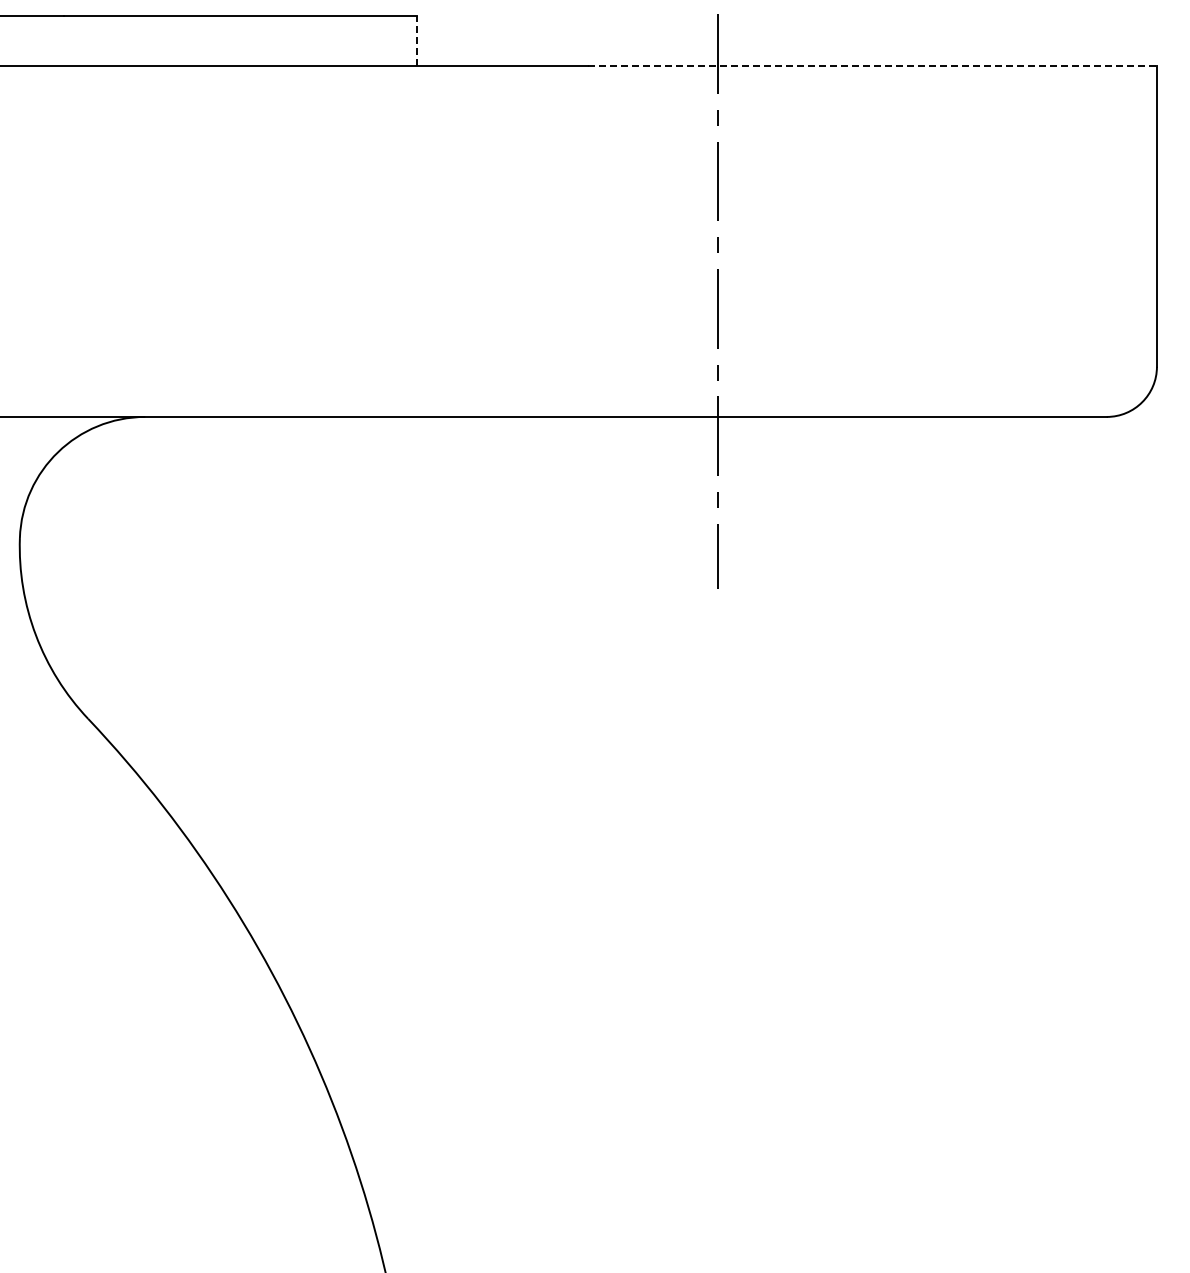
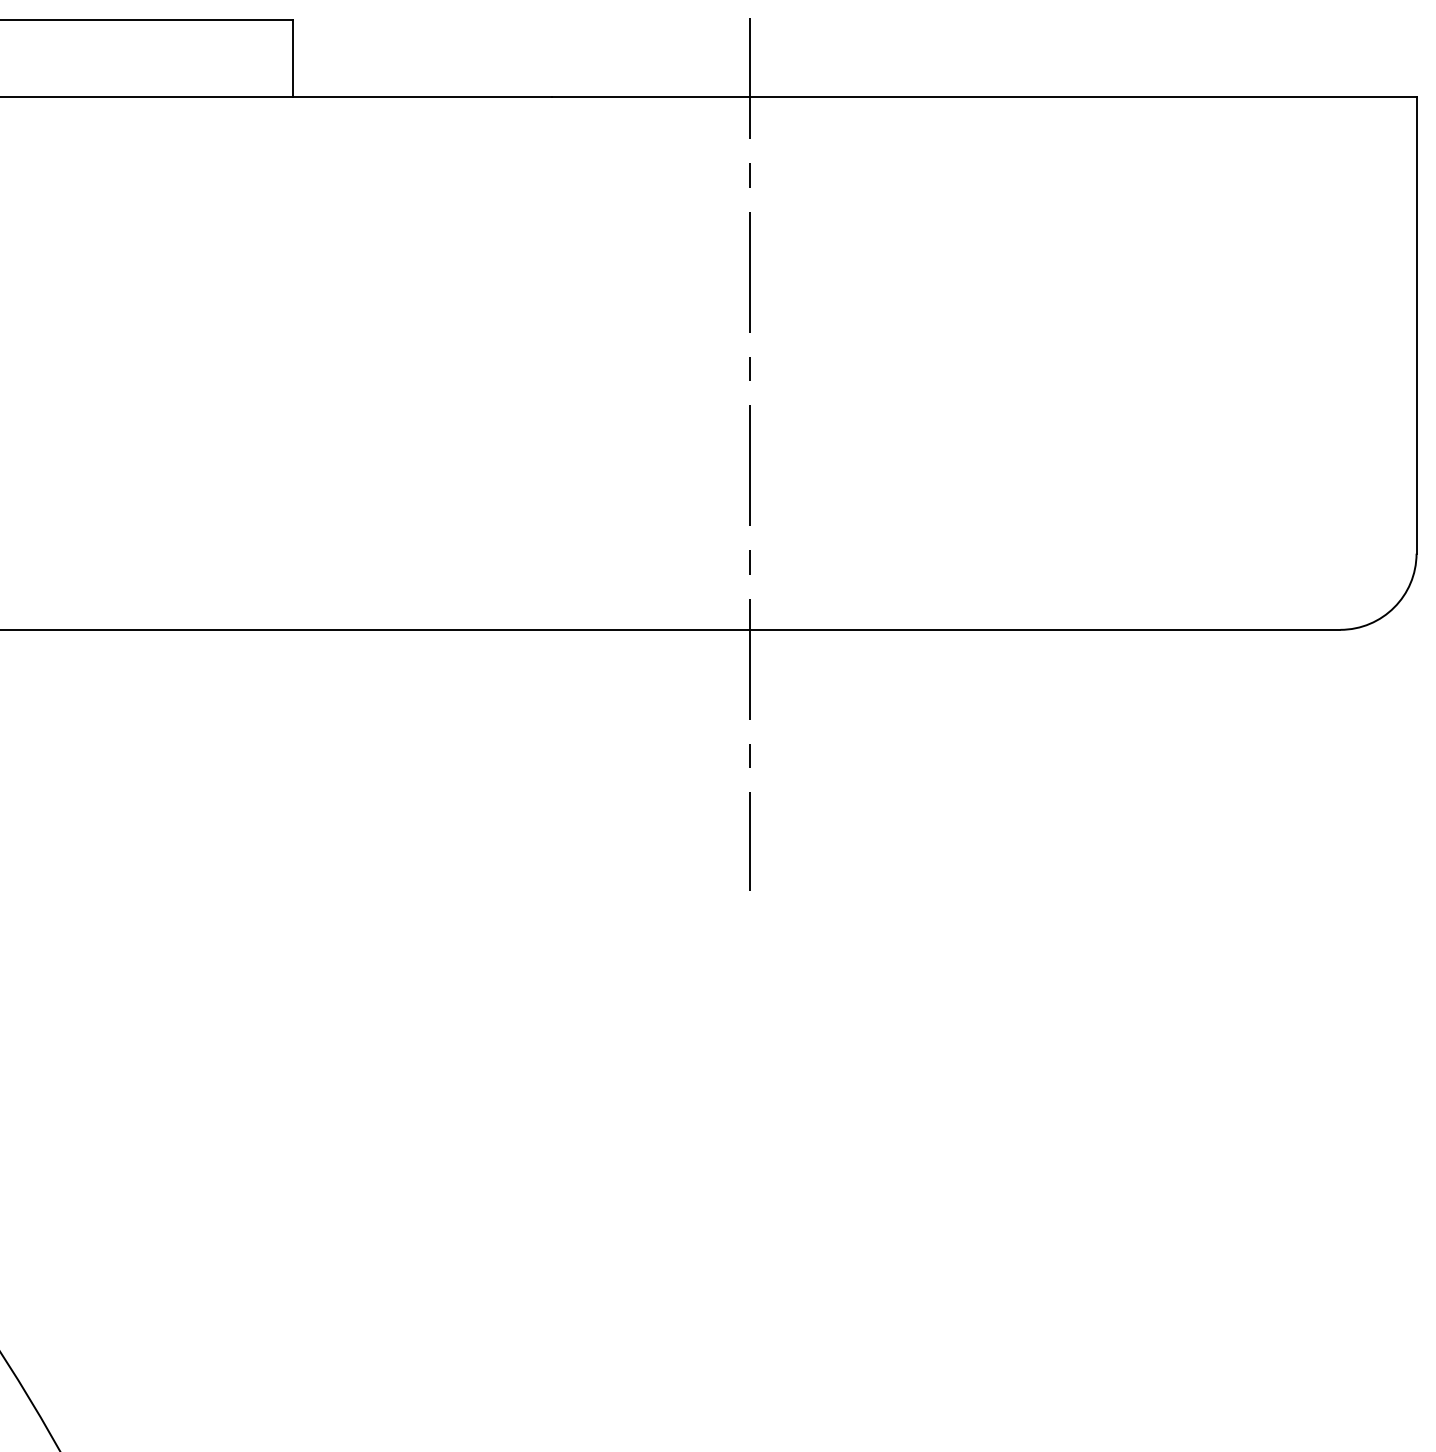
line: (417, 40) -> (293, 58), dashed -> solid
line: (872, 65) -> (984, 96), dashed -> solid

